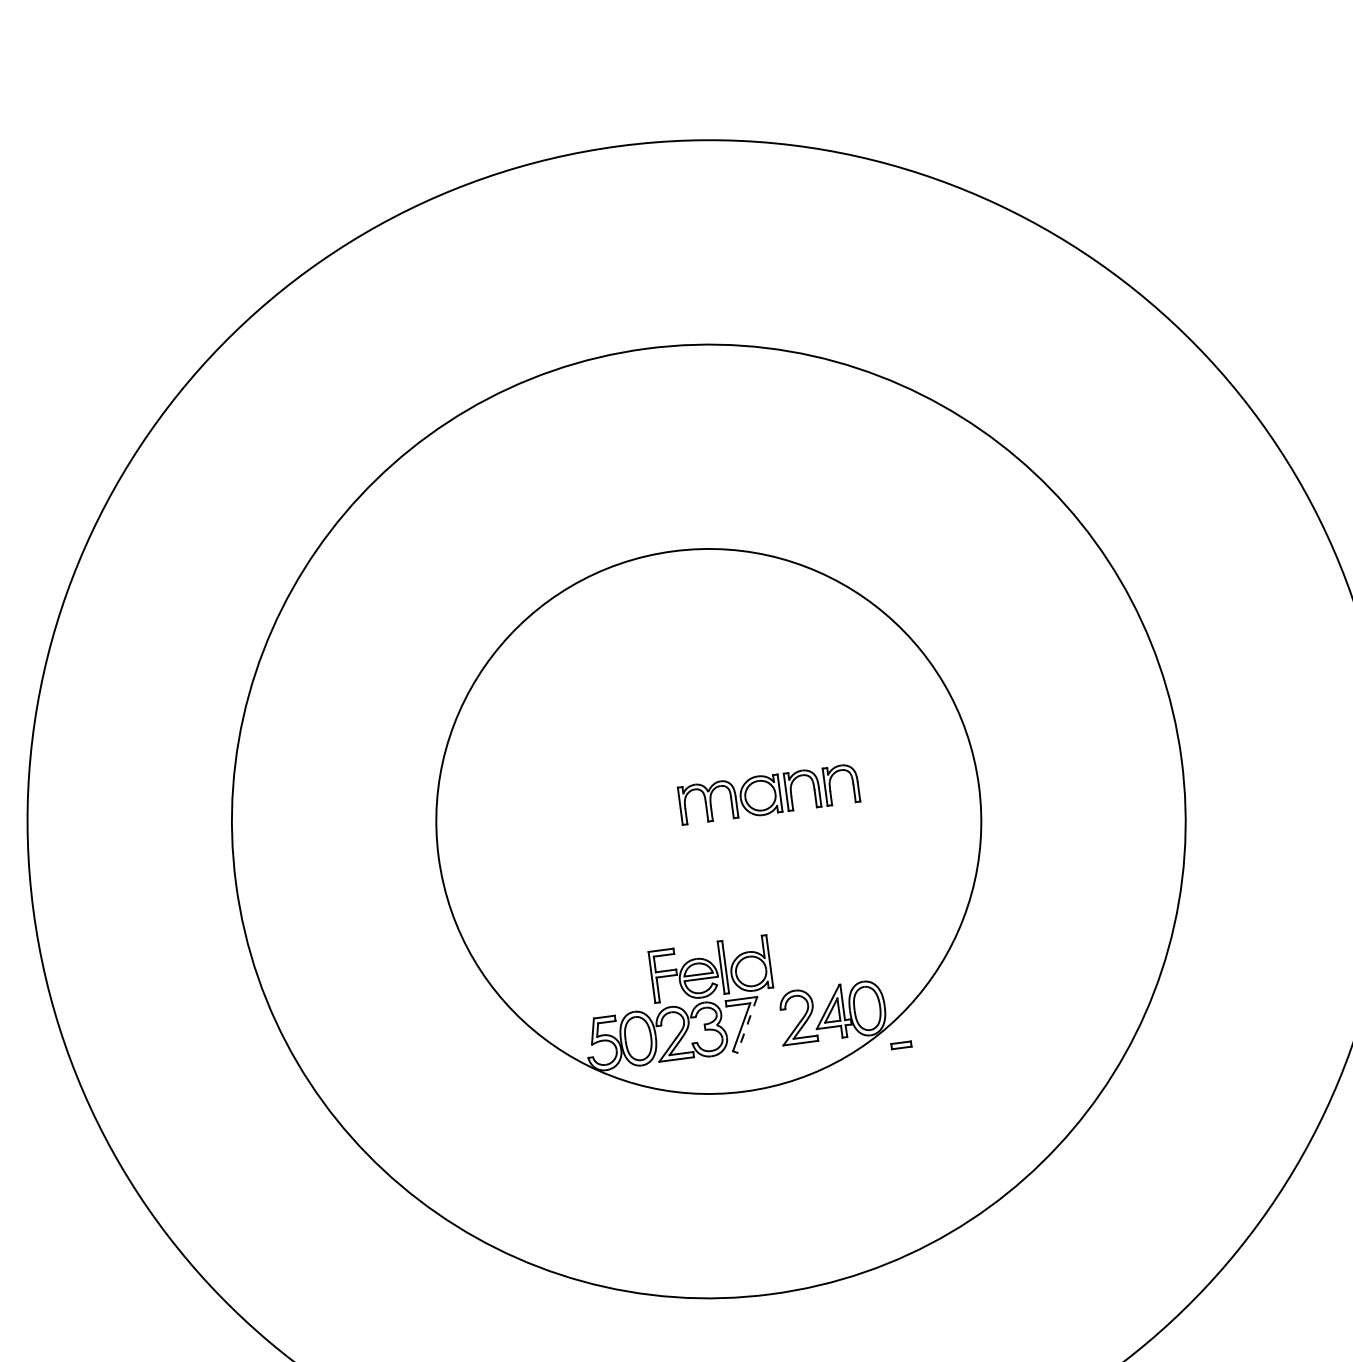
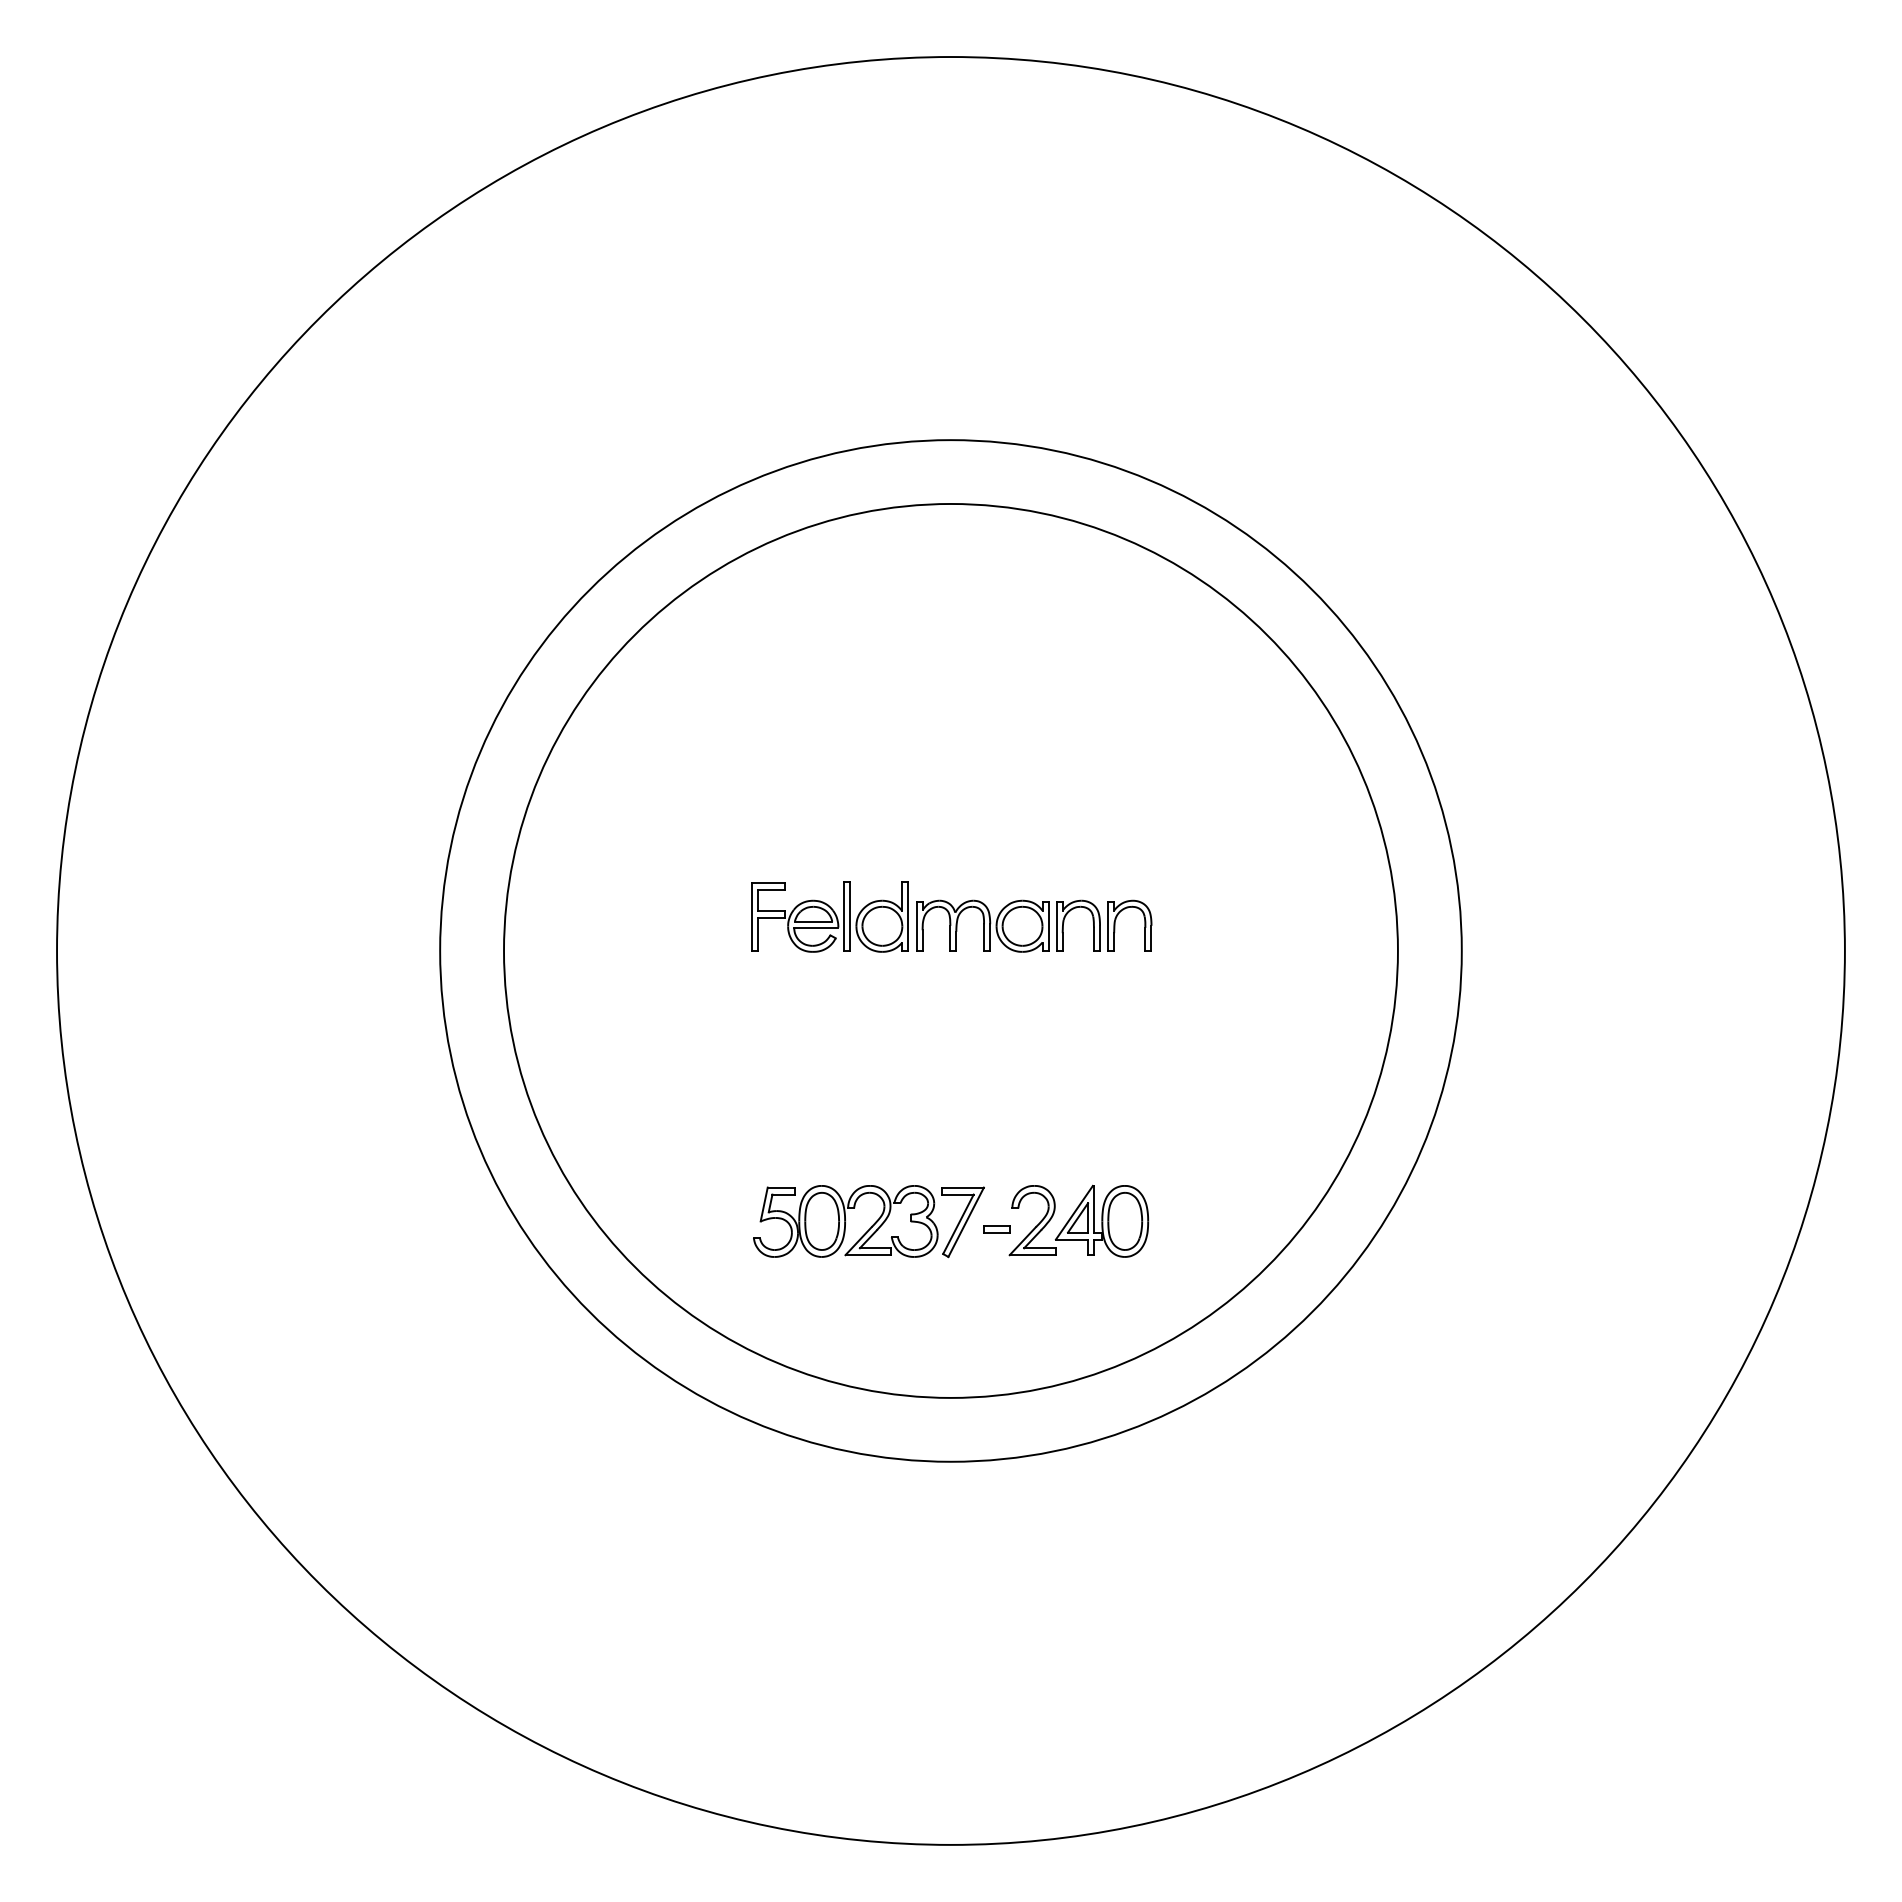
circle: (708, 821) -> (950, 950), size x0.71
circle: (708, 821) -> (950, 950), size x1.43
part: (710, 969) -> (829, 916), moved
line: (747, 1025) -> (966, 1222), dashed -> solid
part: (900, 1045) -> (996, 1229), moved

